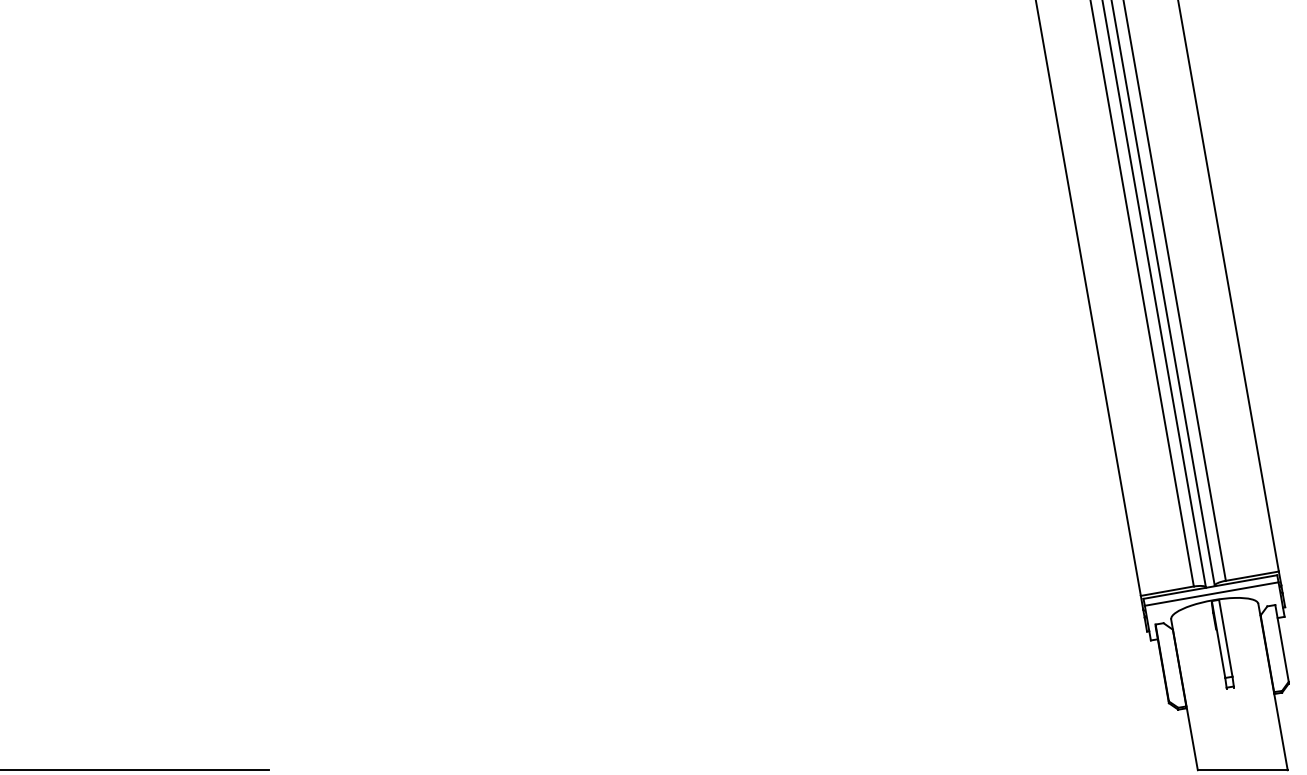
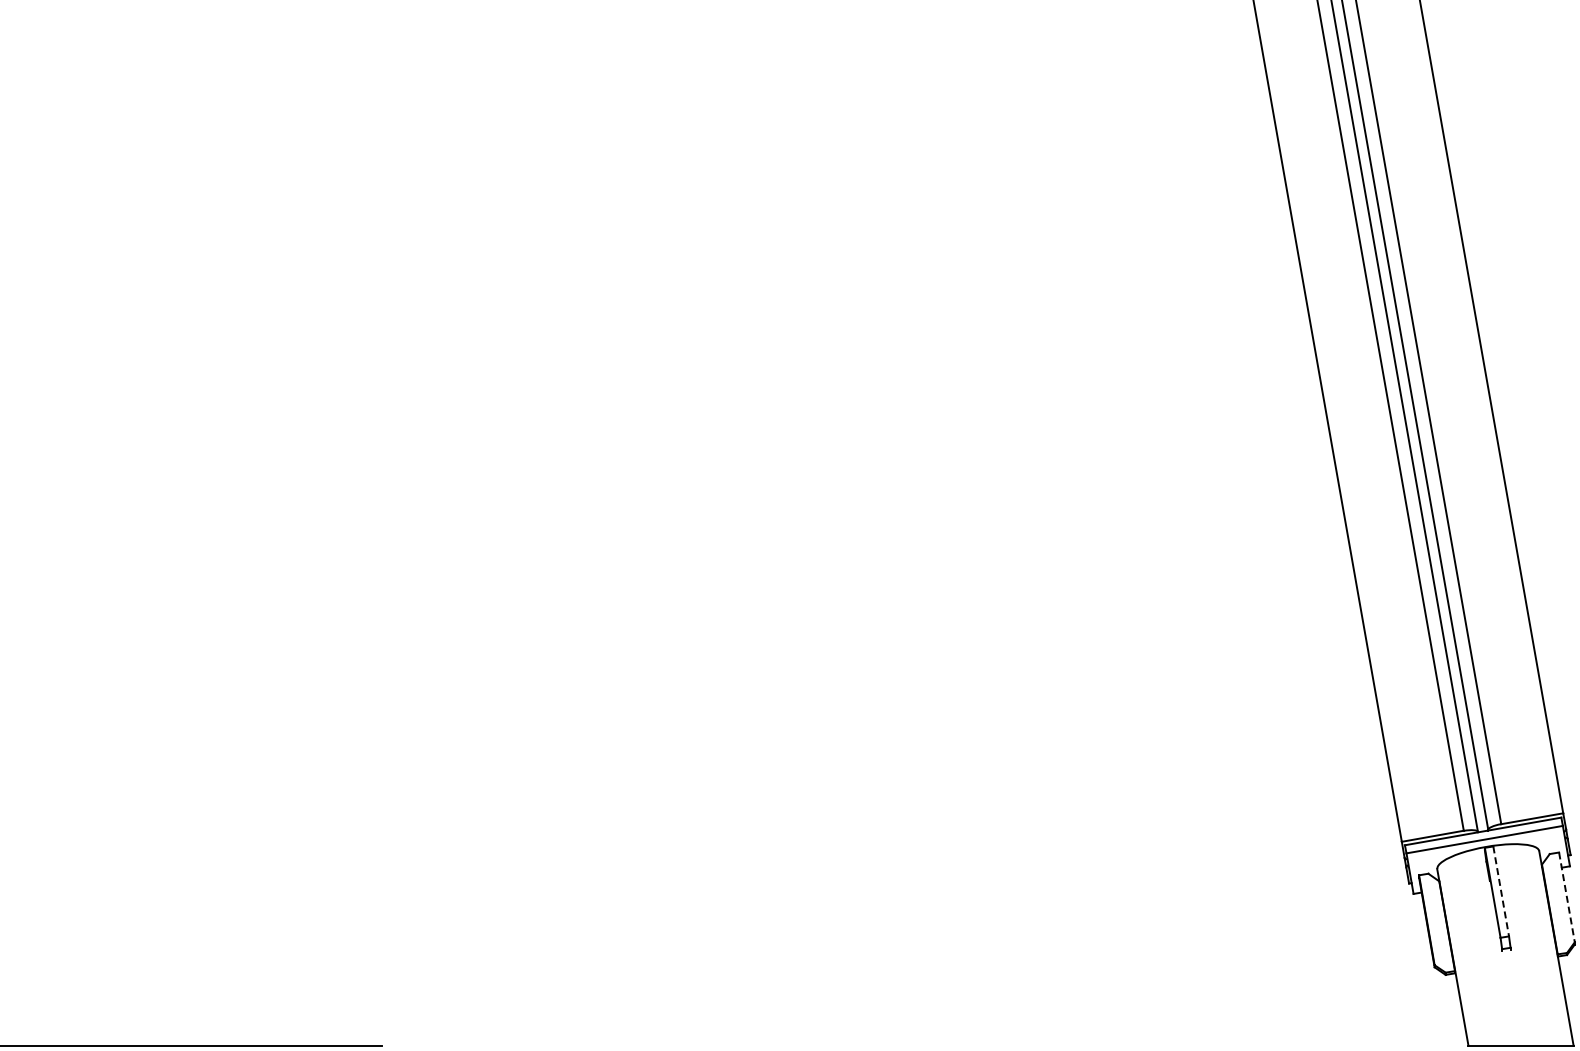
line: (1226, 638) -> (1501, 891), solid -> dashed
line: (1281, 643) -> (1566, 897), solid -> dashed

